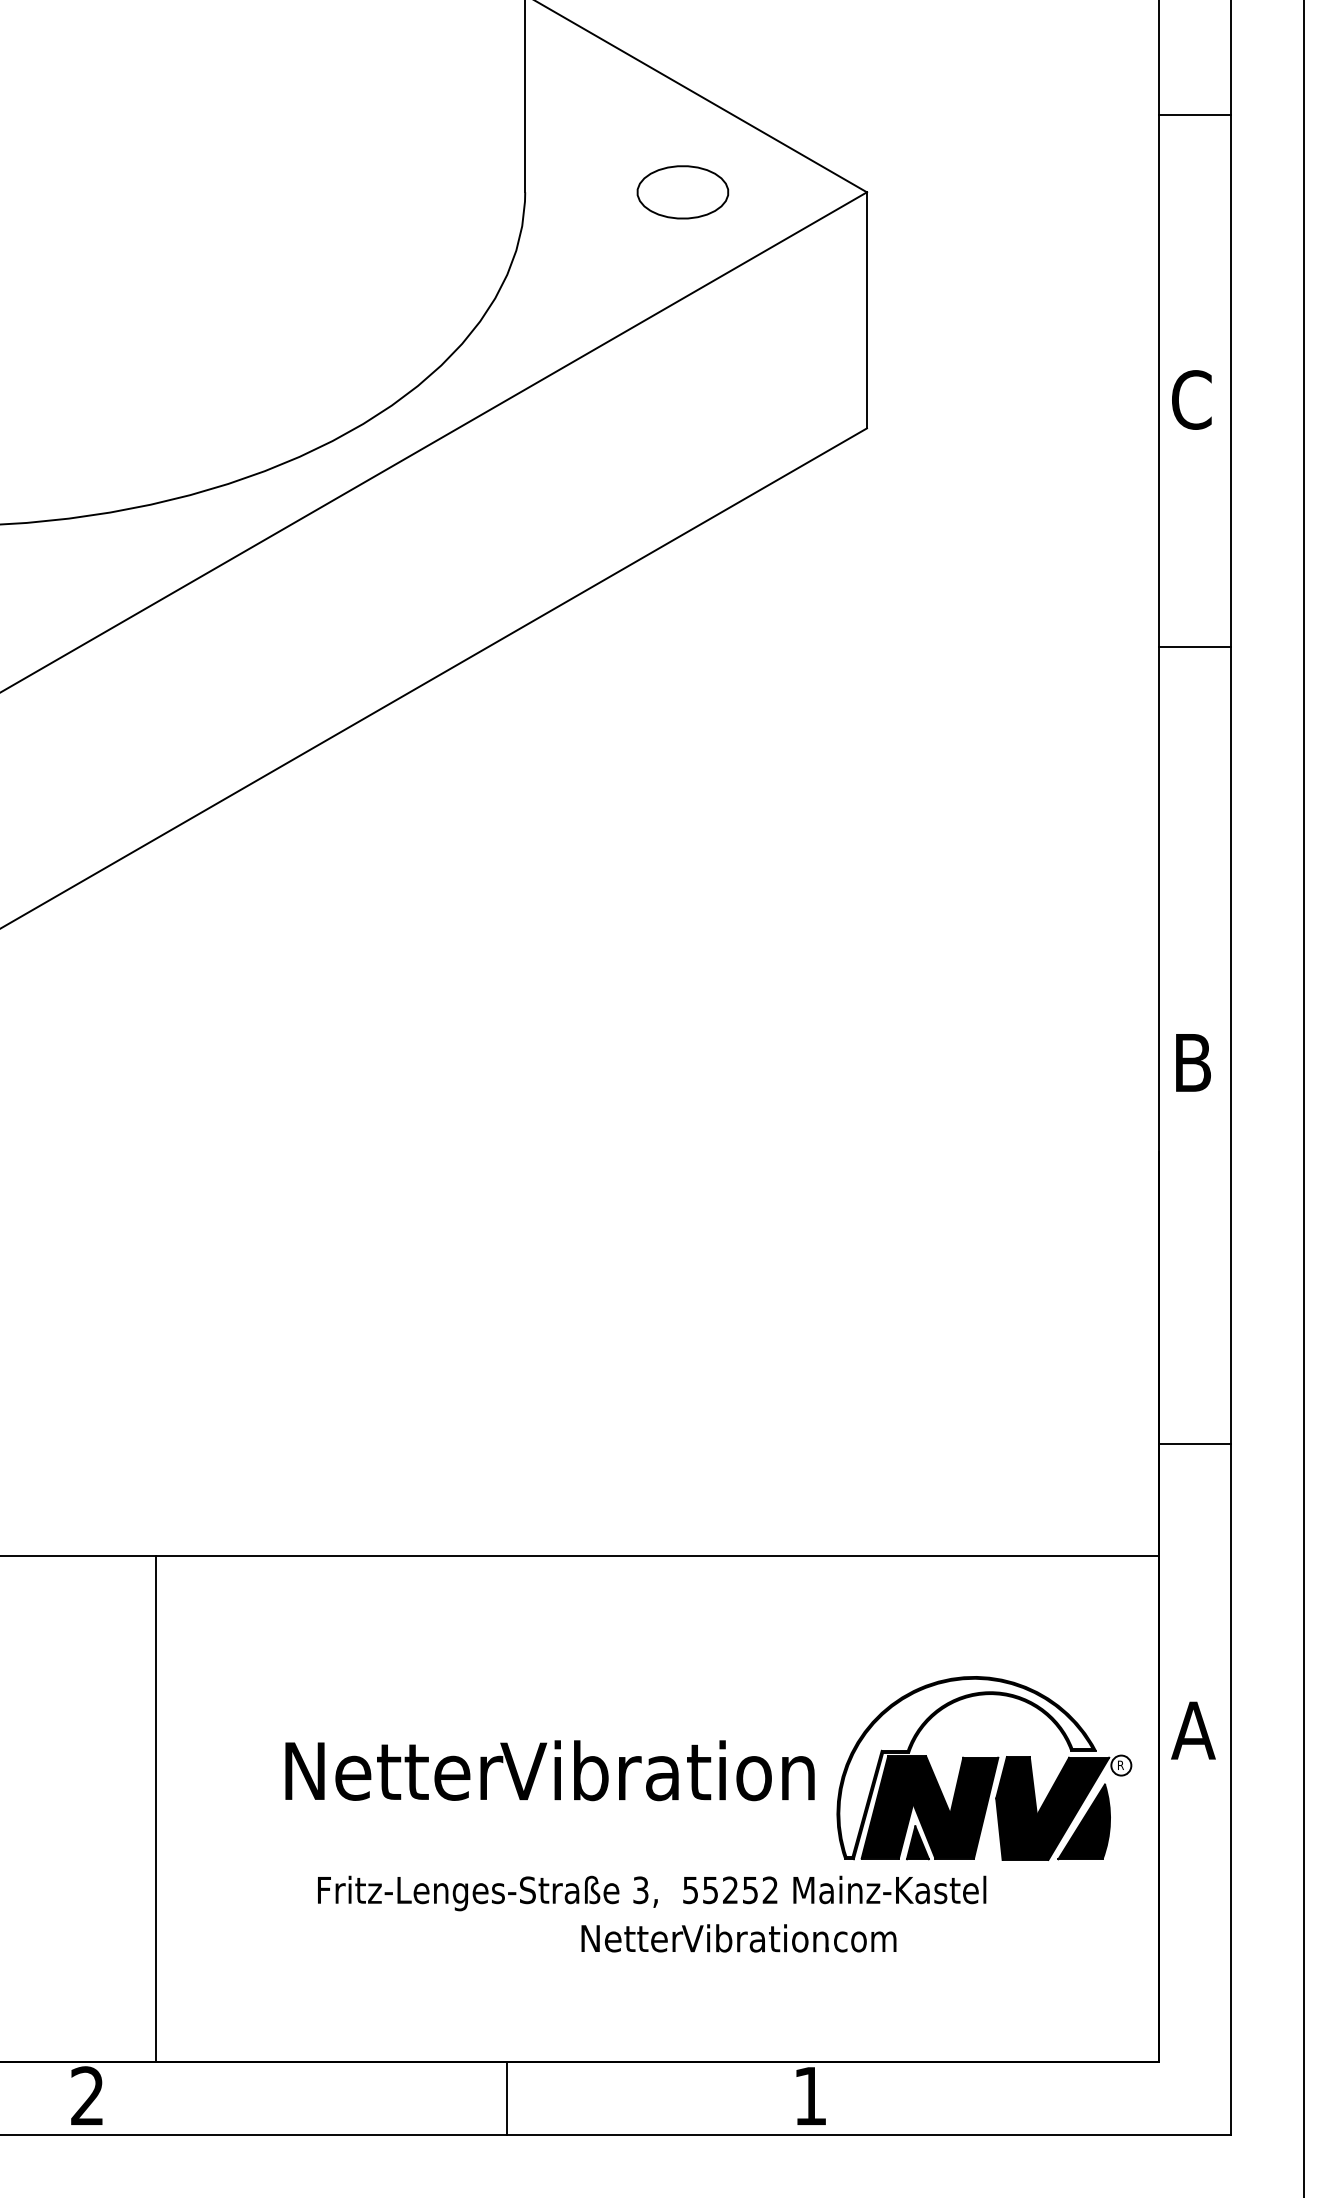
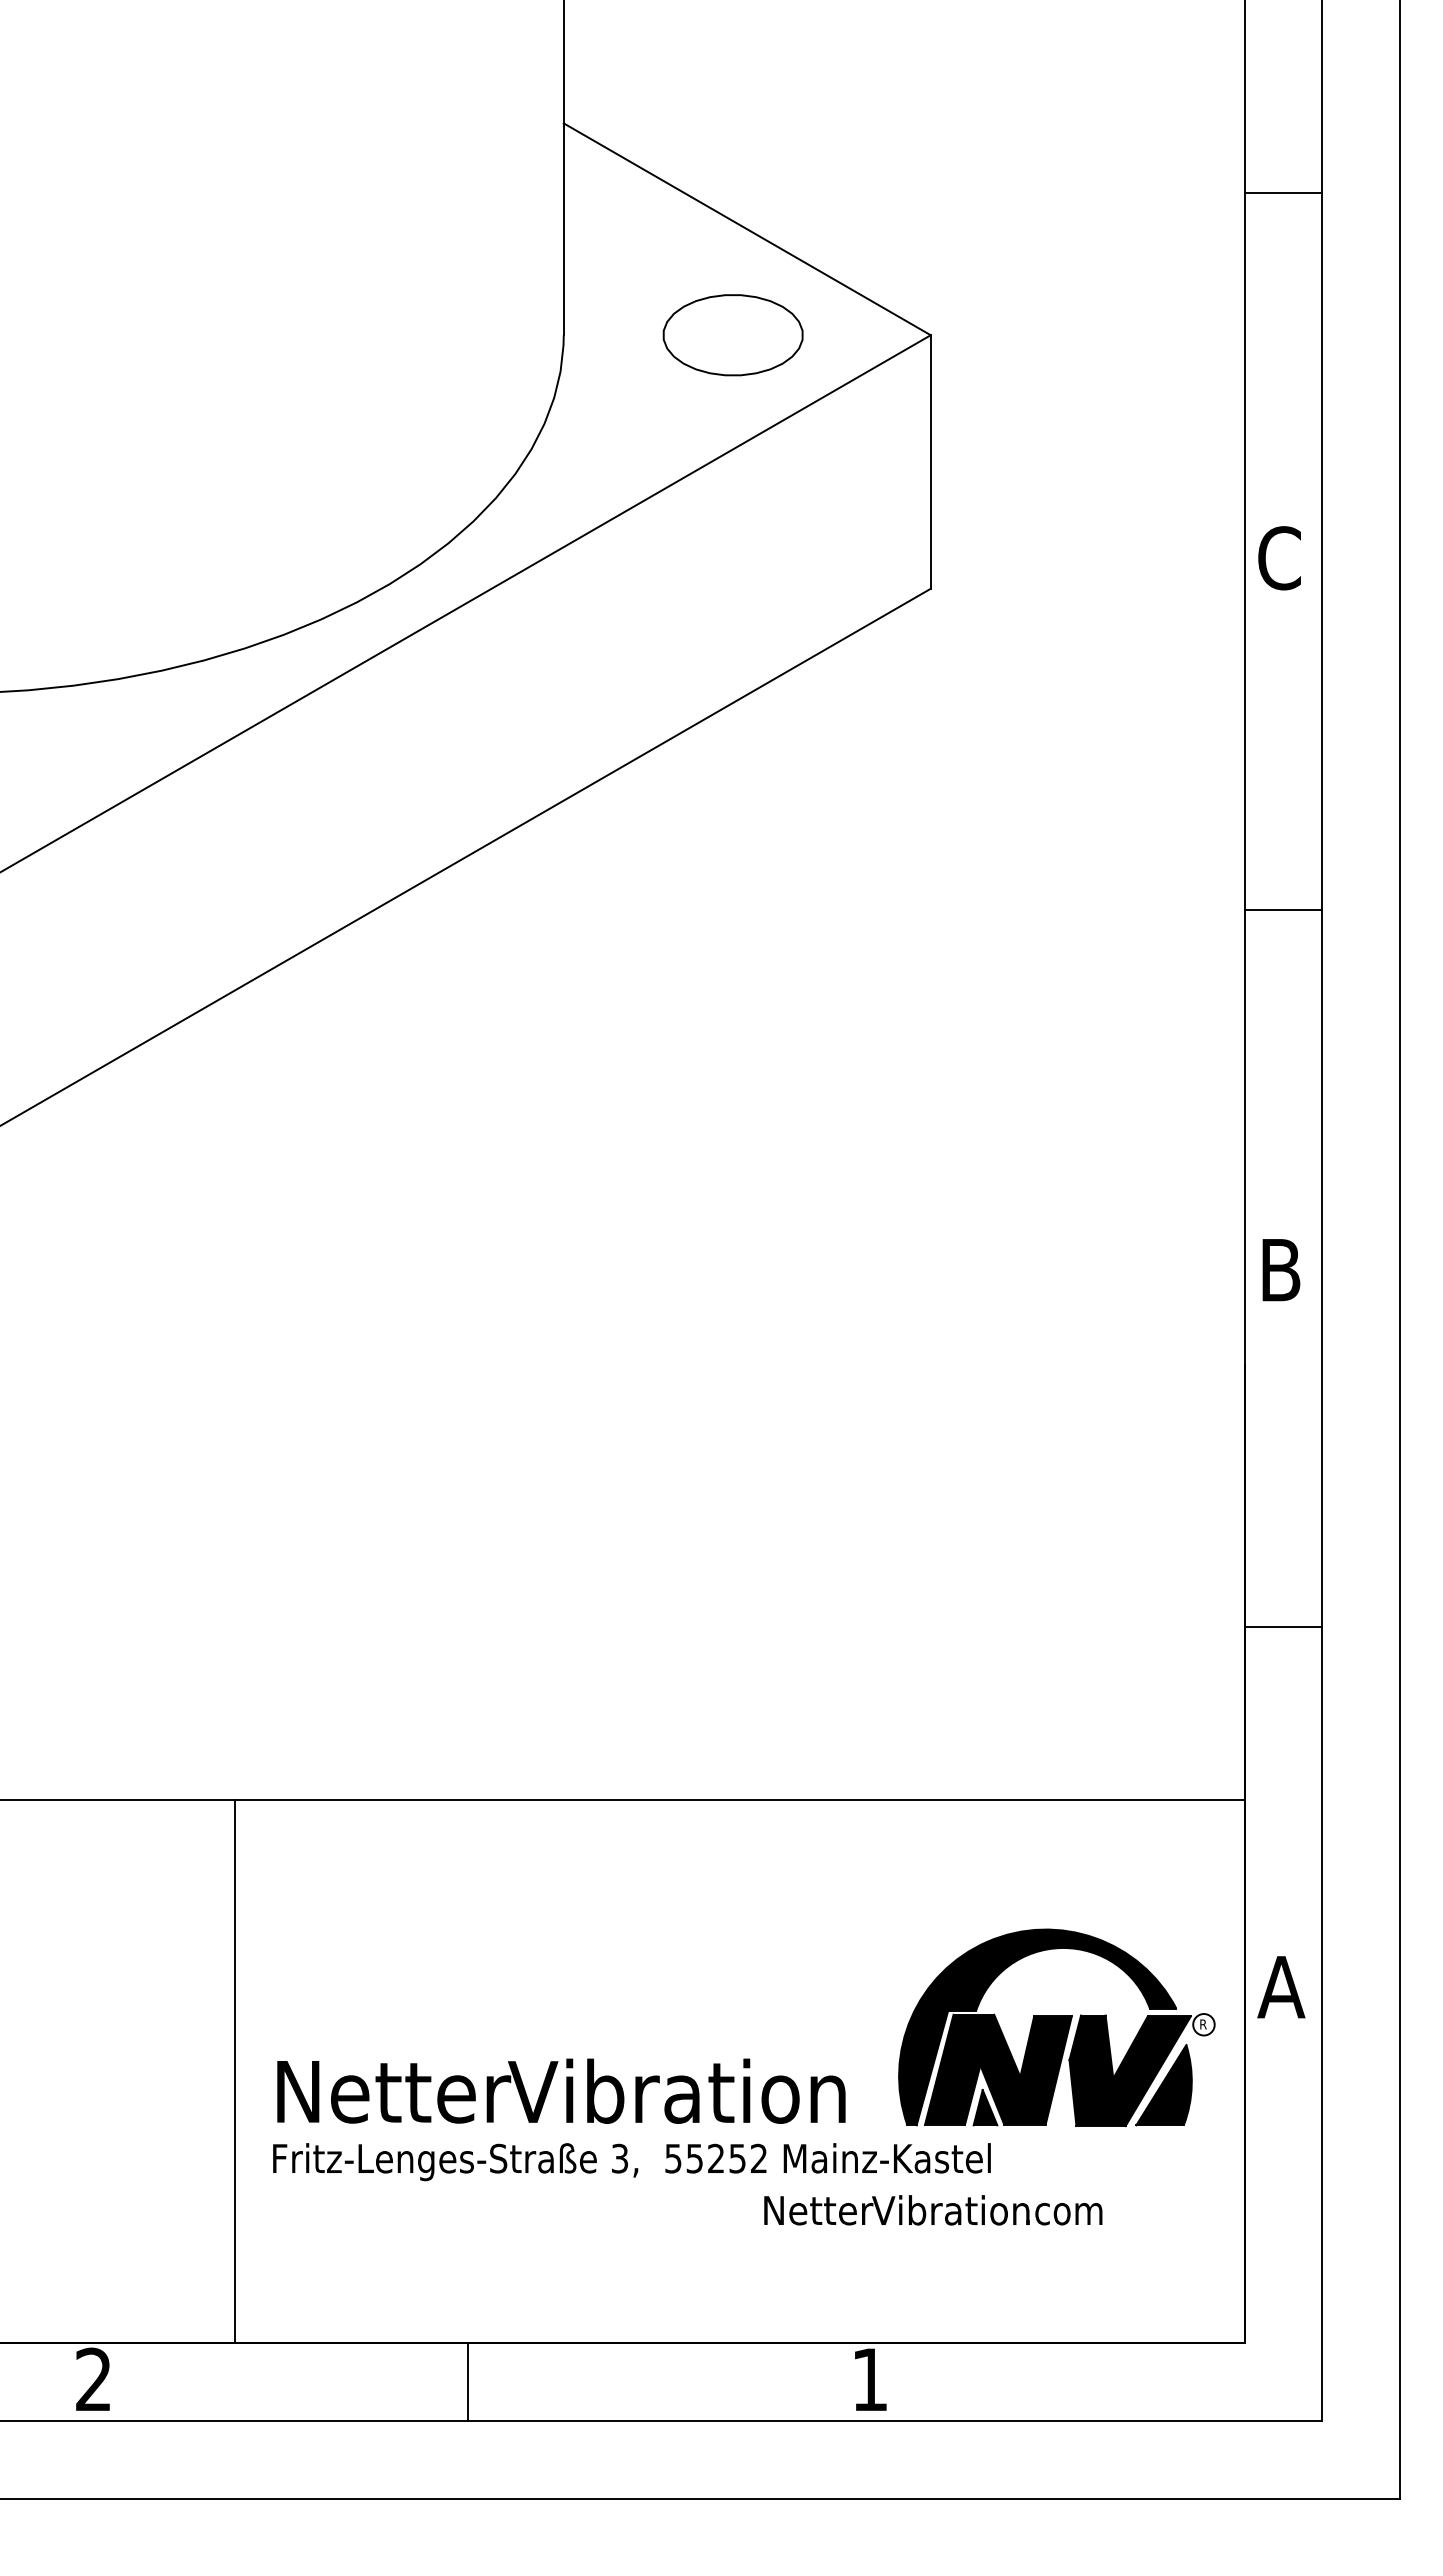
line: (1195, 115) -> (1283, 193), moved
part: (682, 192) -> (732, 335), size x1.43
line: (1195, 647) -> (1283, 910), moved
line: (1195, 1444) -> (1283, 1626), moved
fill: (966, 1768) -> (1037, 2027), added
text: (550, 1770) -> (561, 2090), moved
line: (156, 1809) -> (235, 2071), moved
text: (651, 1893) -> (631, 2162), moved
text: (739, 1938) -> (933, 2210), moved
line: (507, 2098) -> (468, 2382), moved

